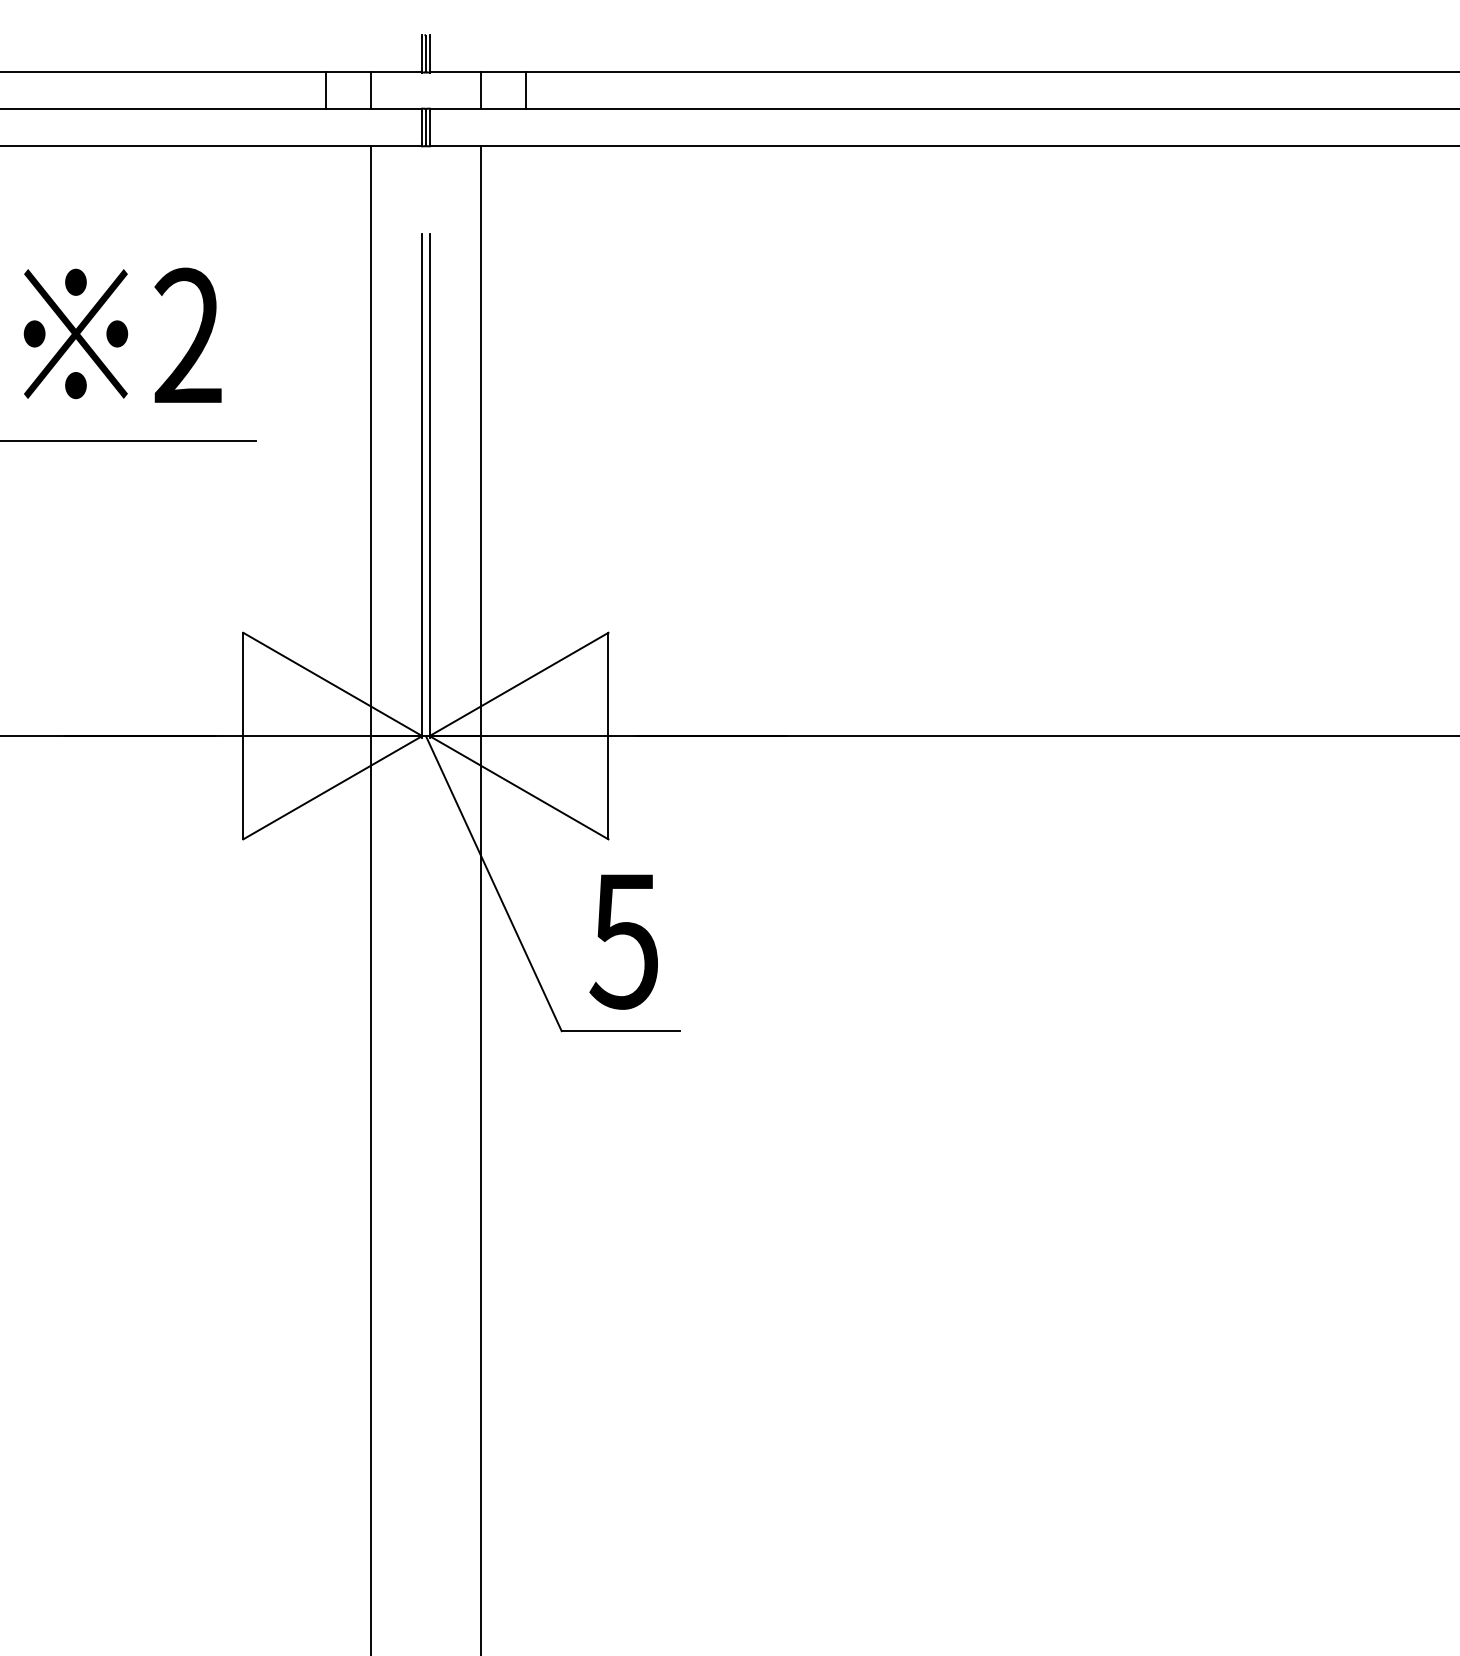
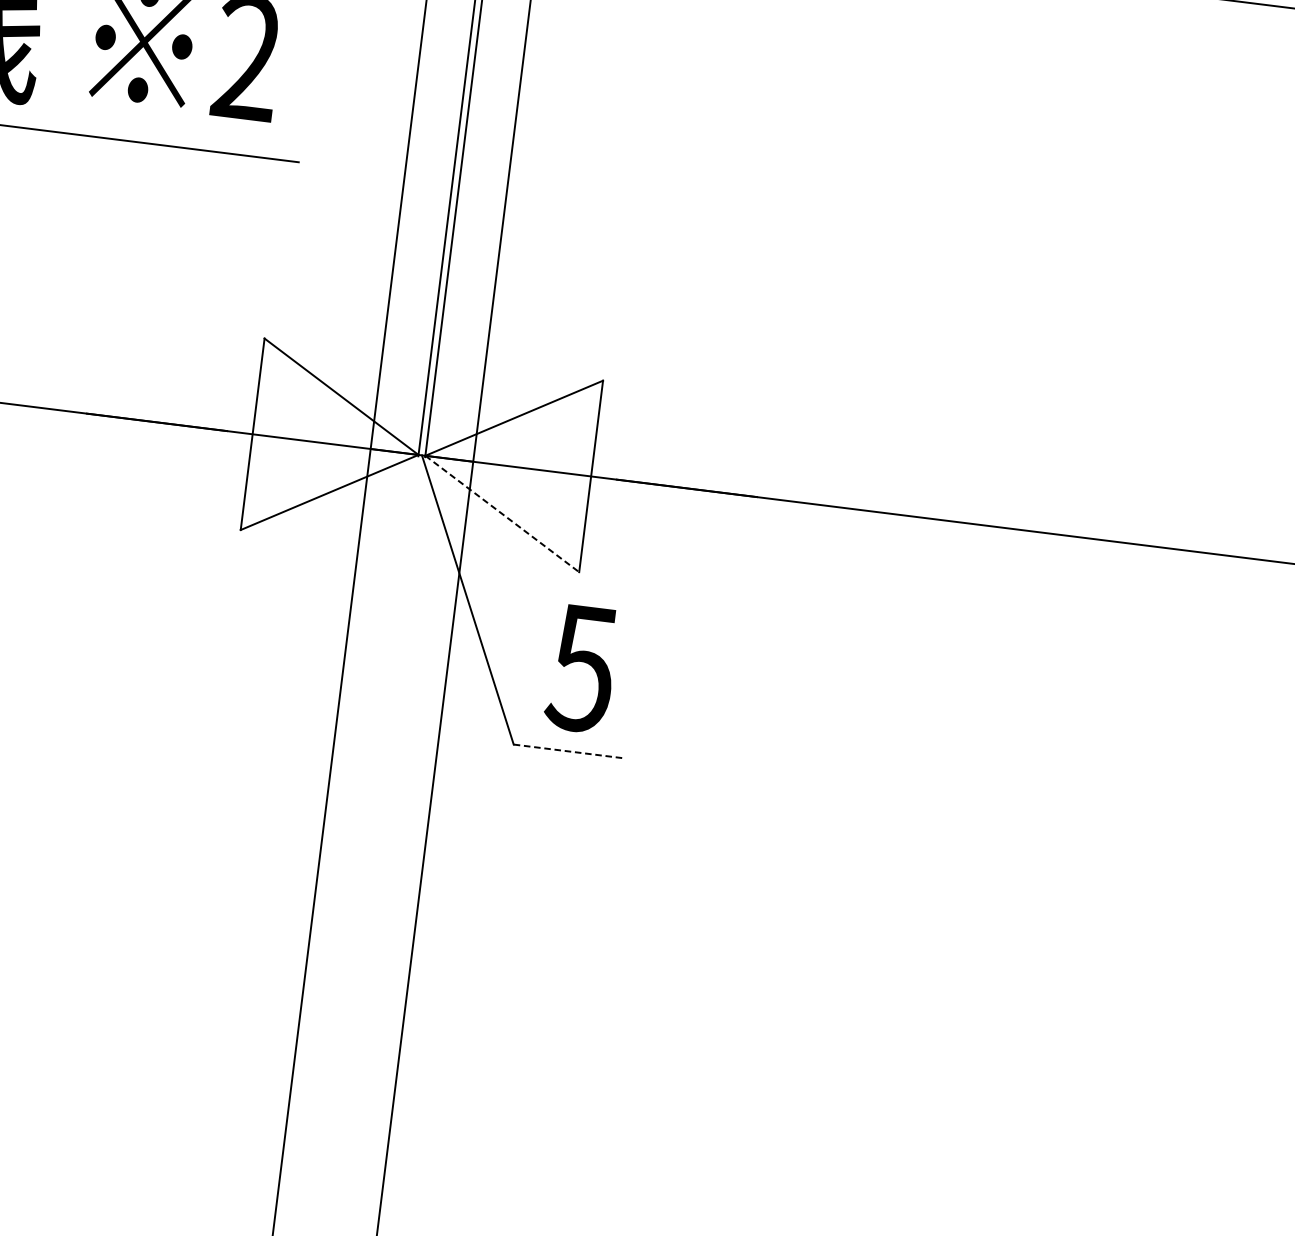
line: (519, 787) -> (502, 513), solid -> dashed
line: (621, 1031) -> (569, 751), solid -> dashed

